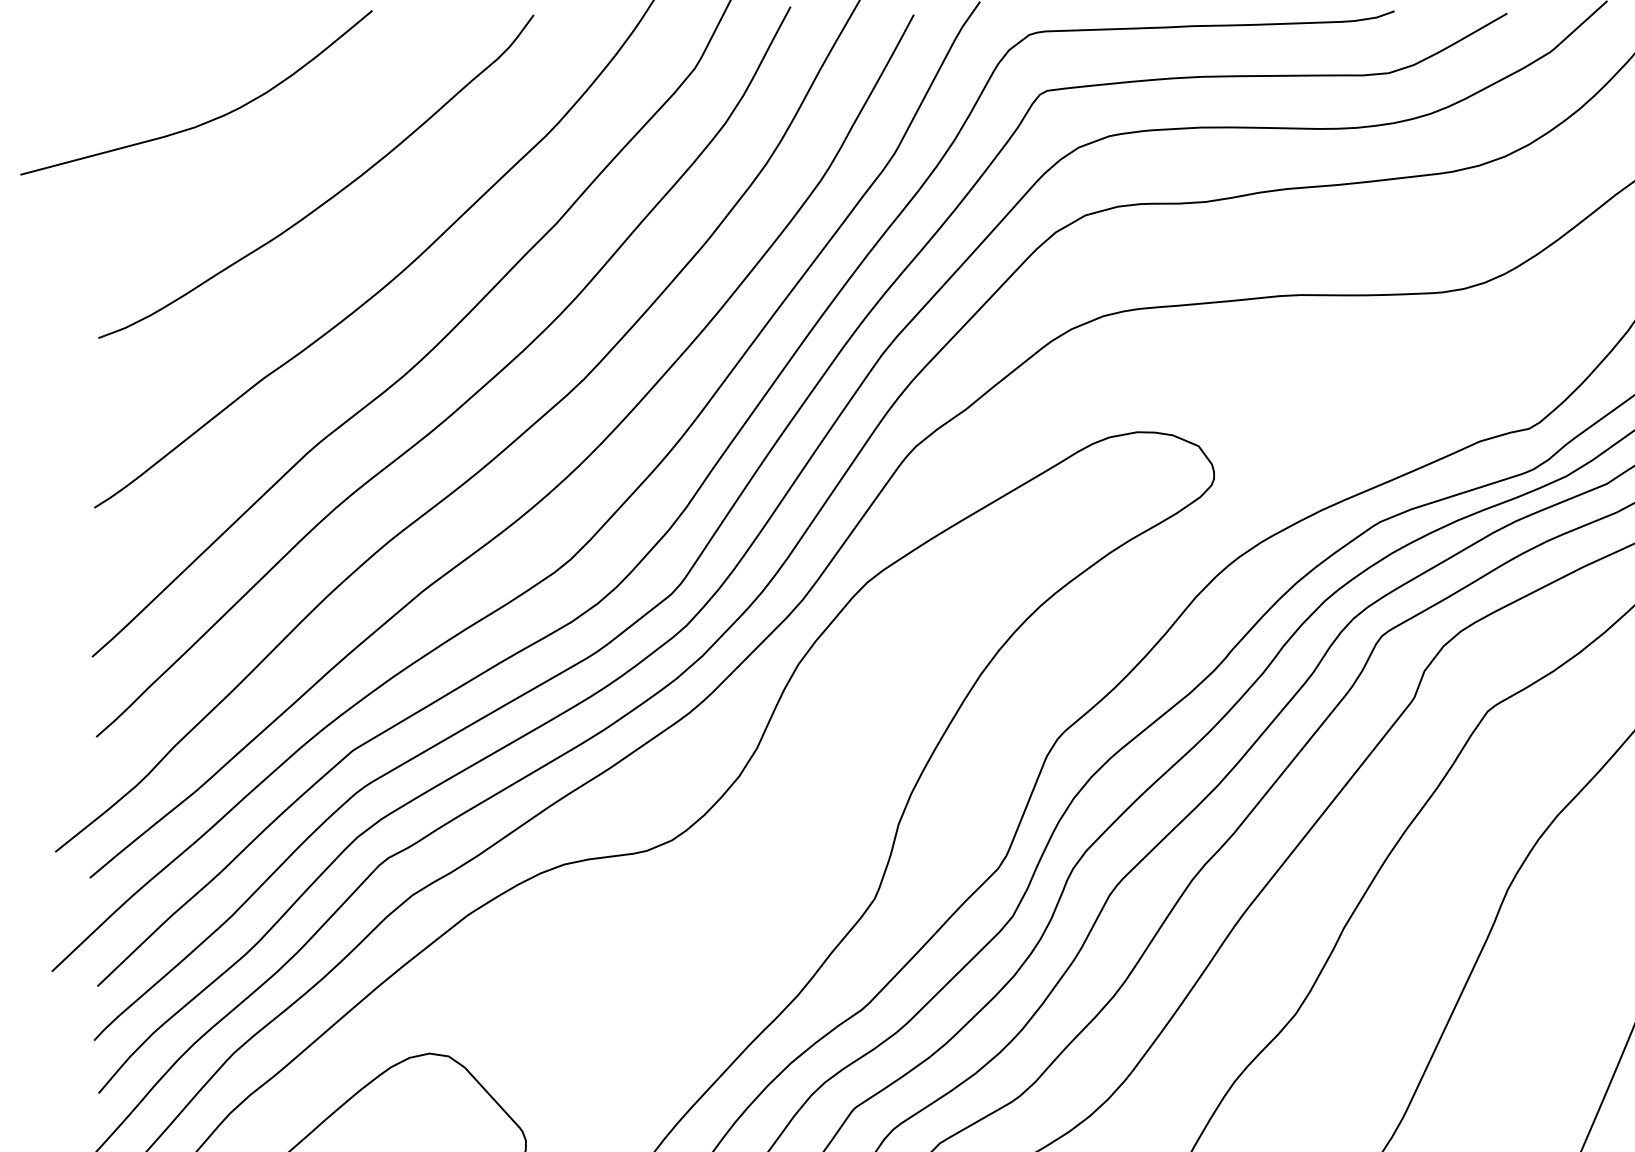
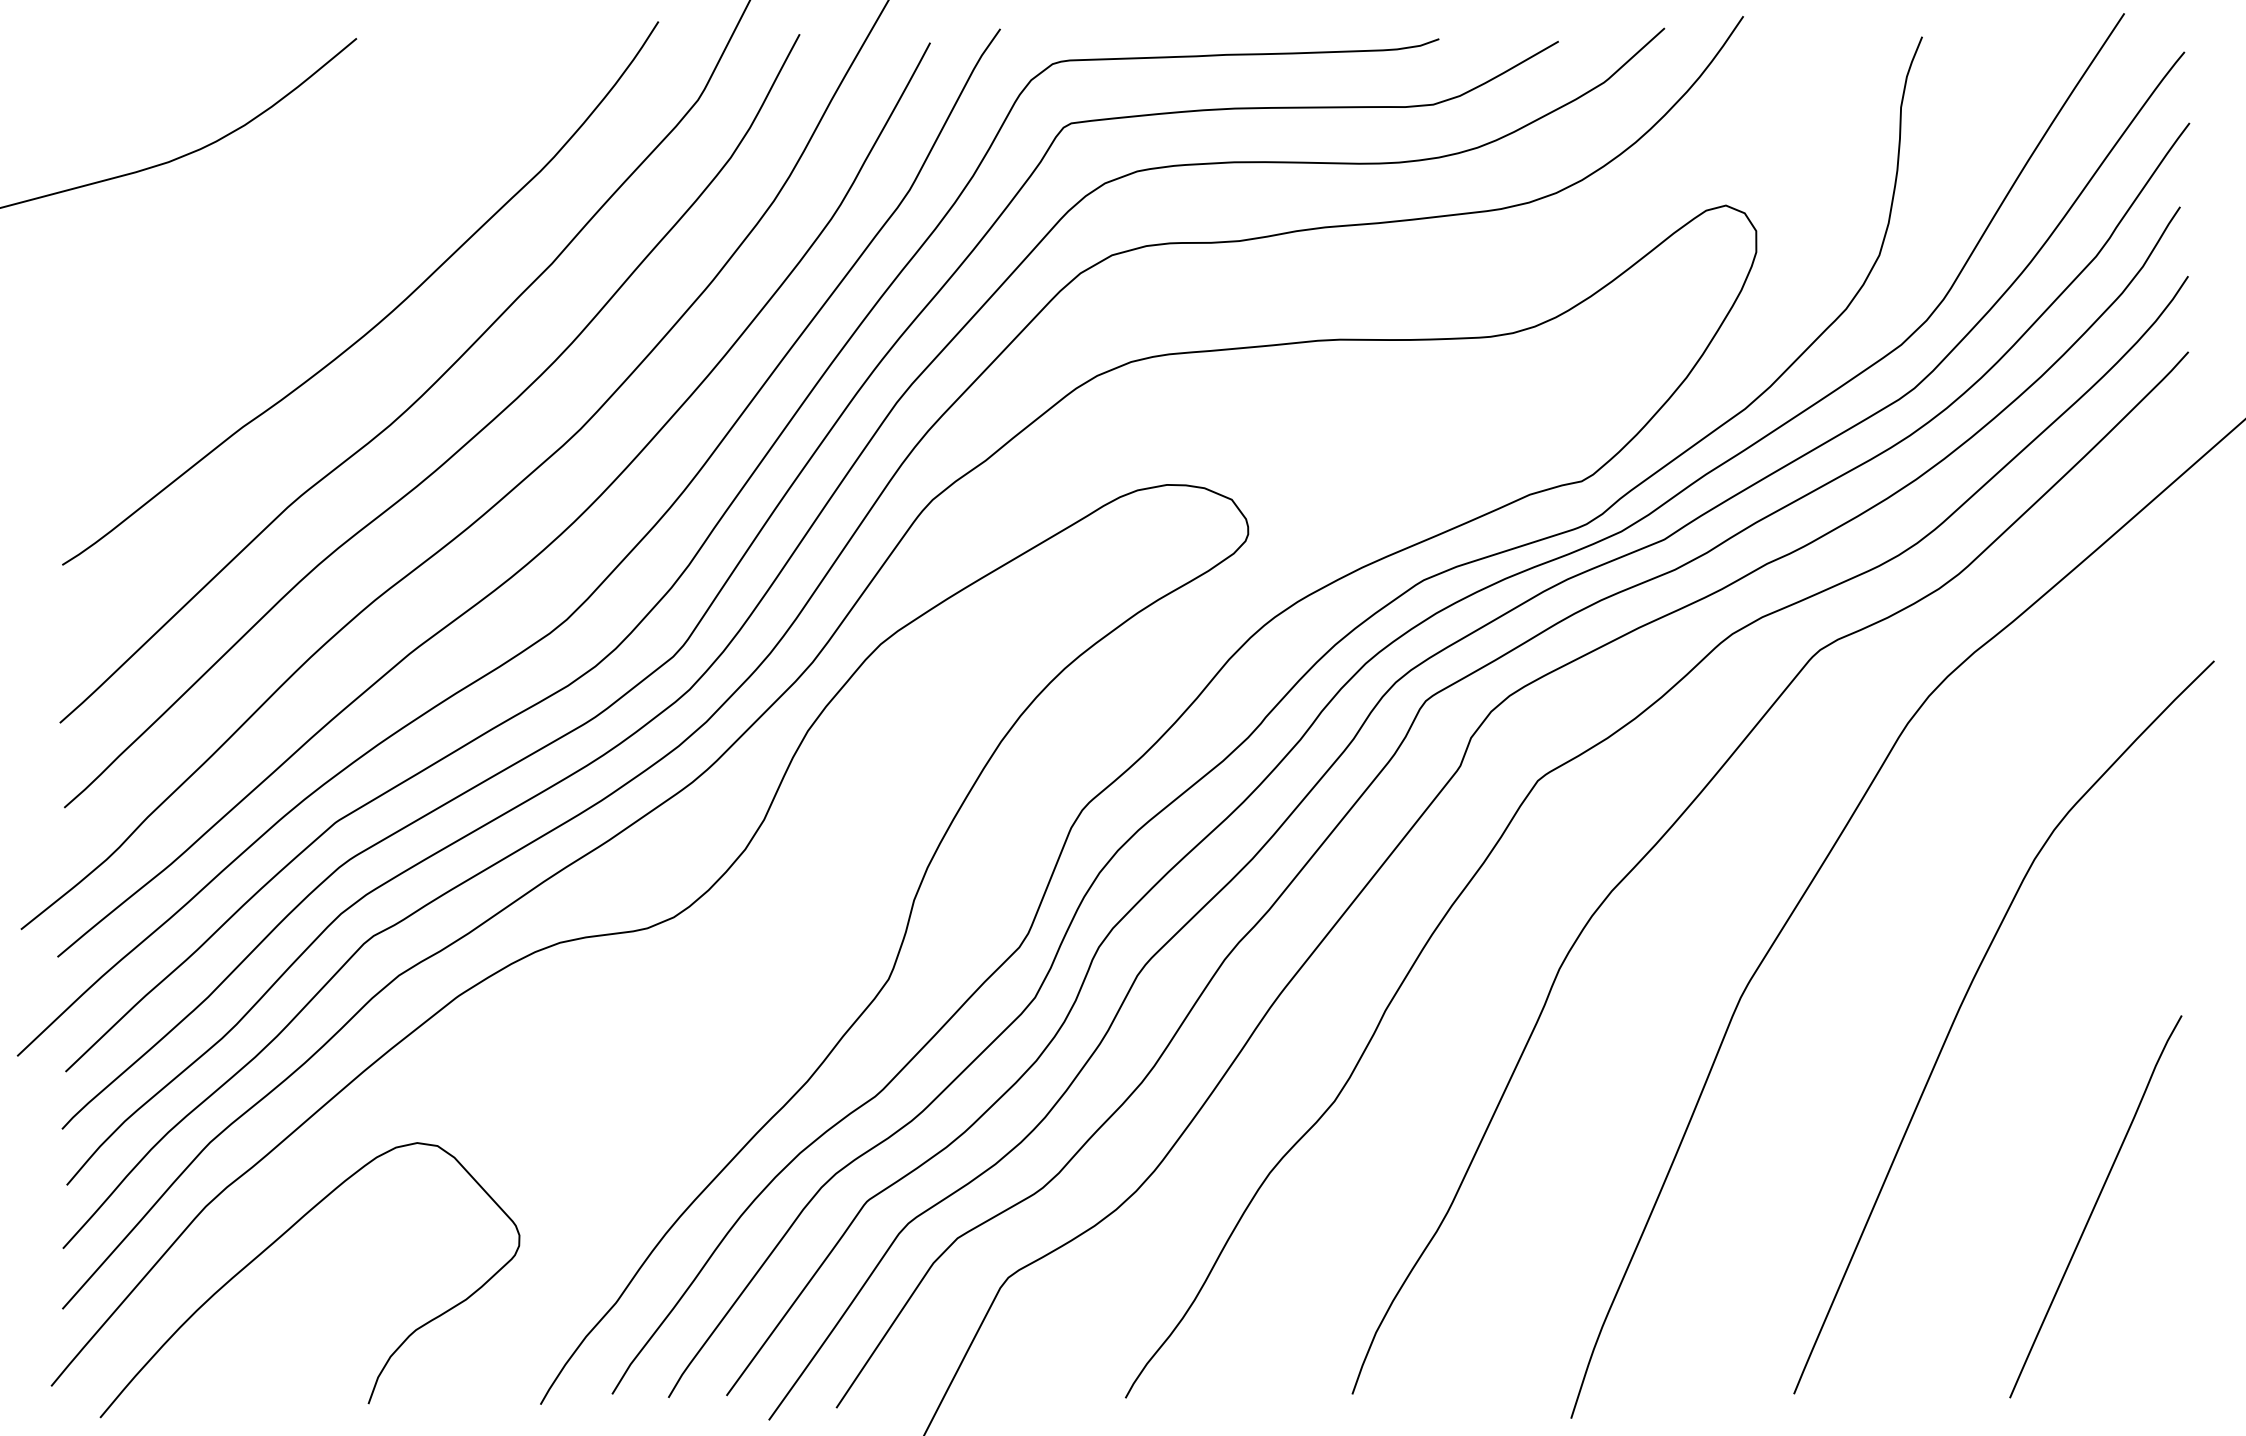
curve: (331, 196) -> (313, 235), removed

